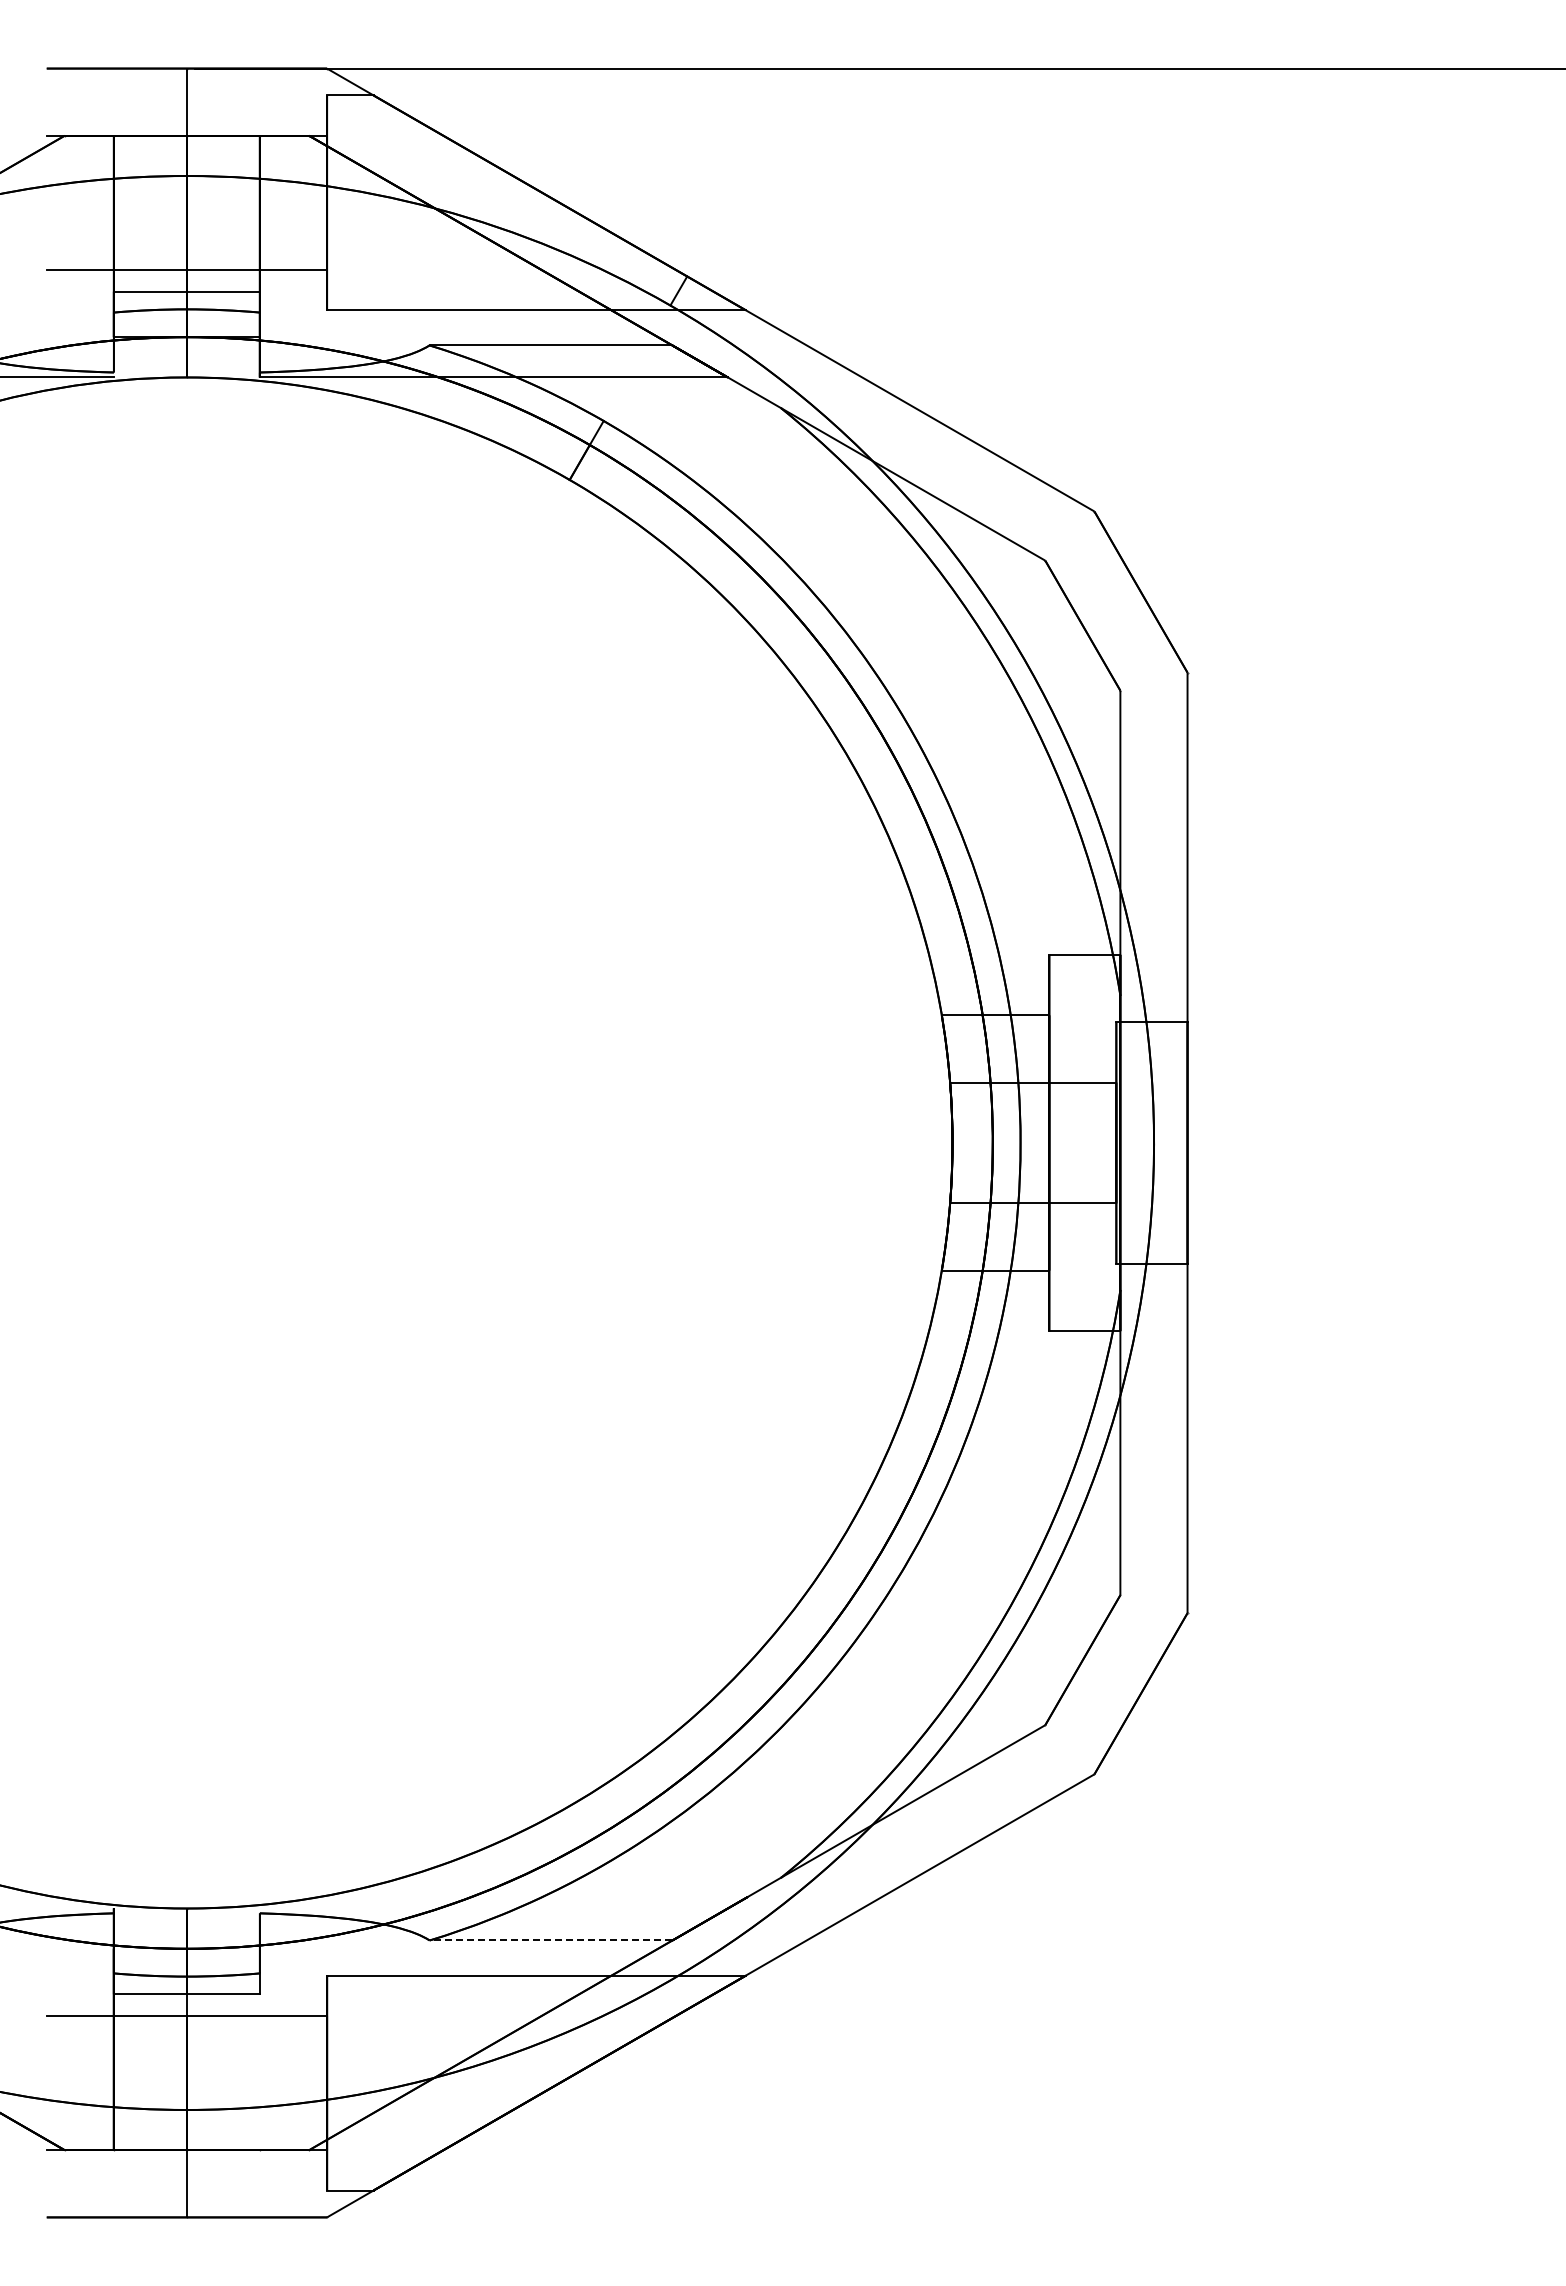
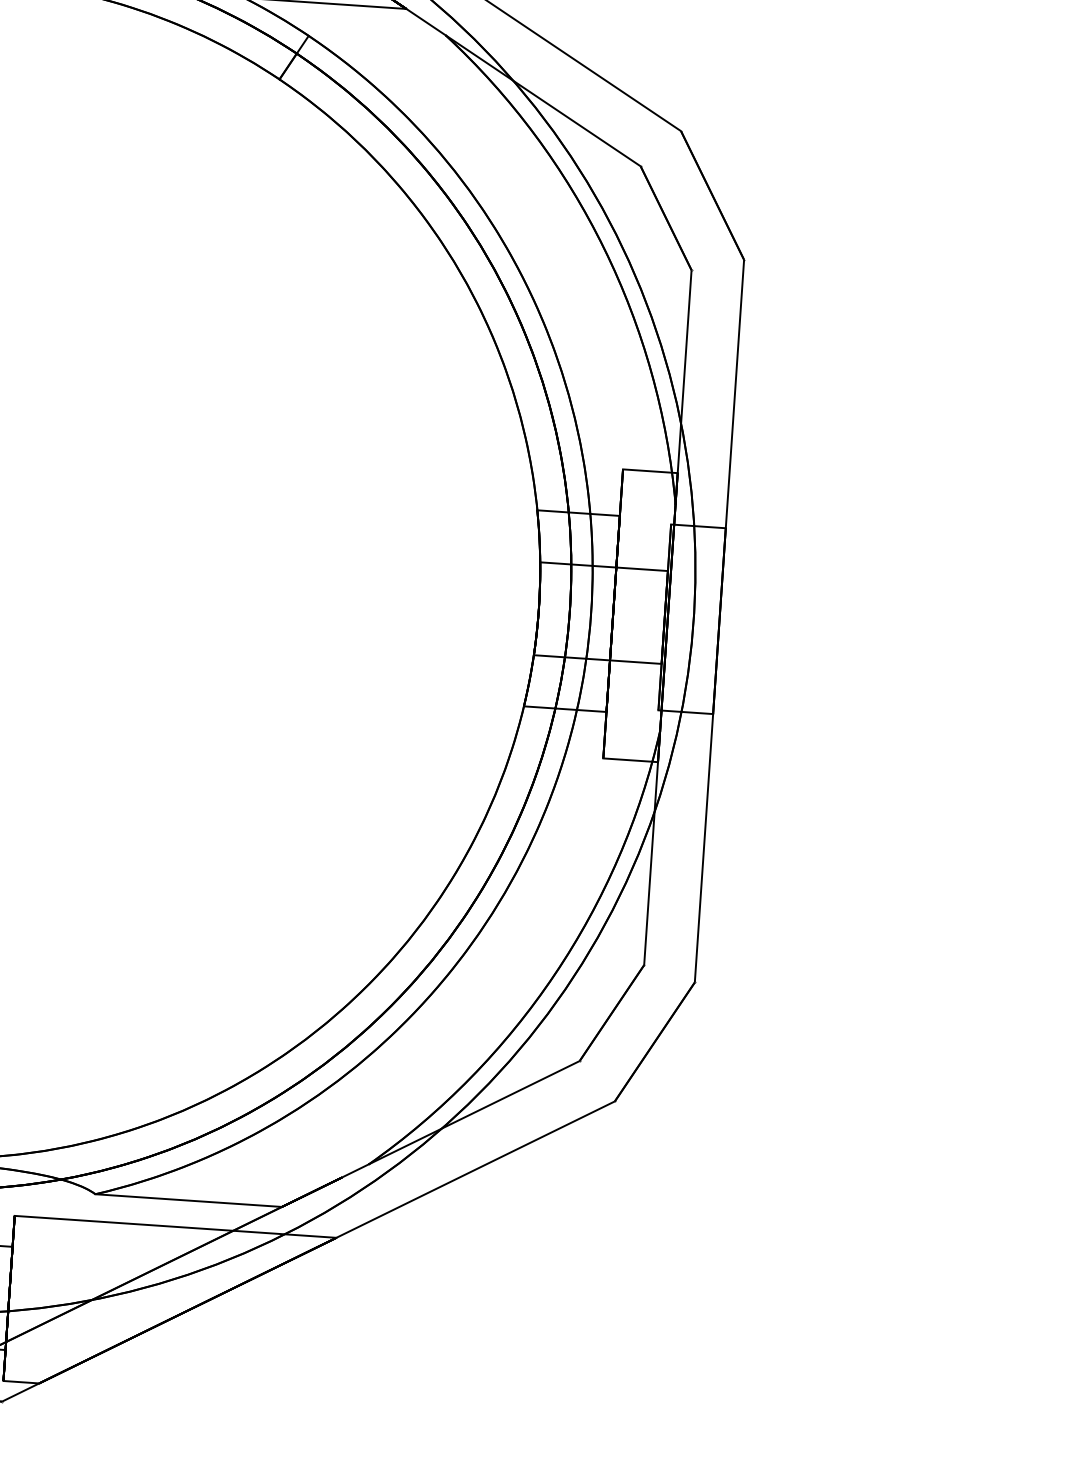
line: (550, 1940) -> (188, 1200), dashed -> solid

